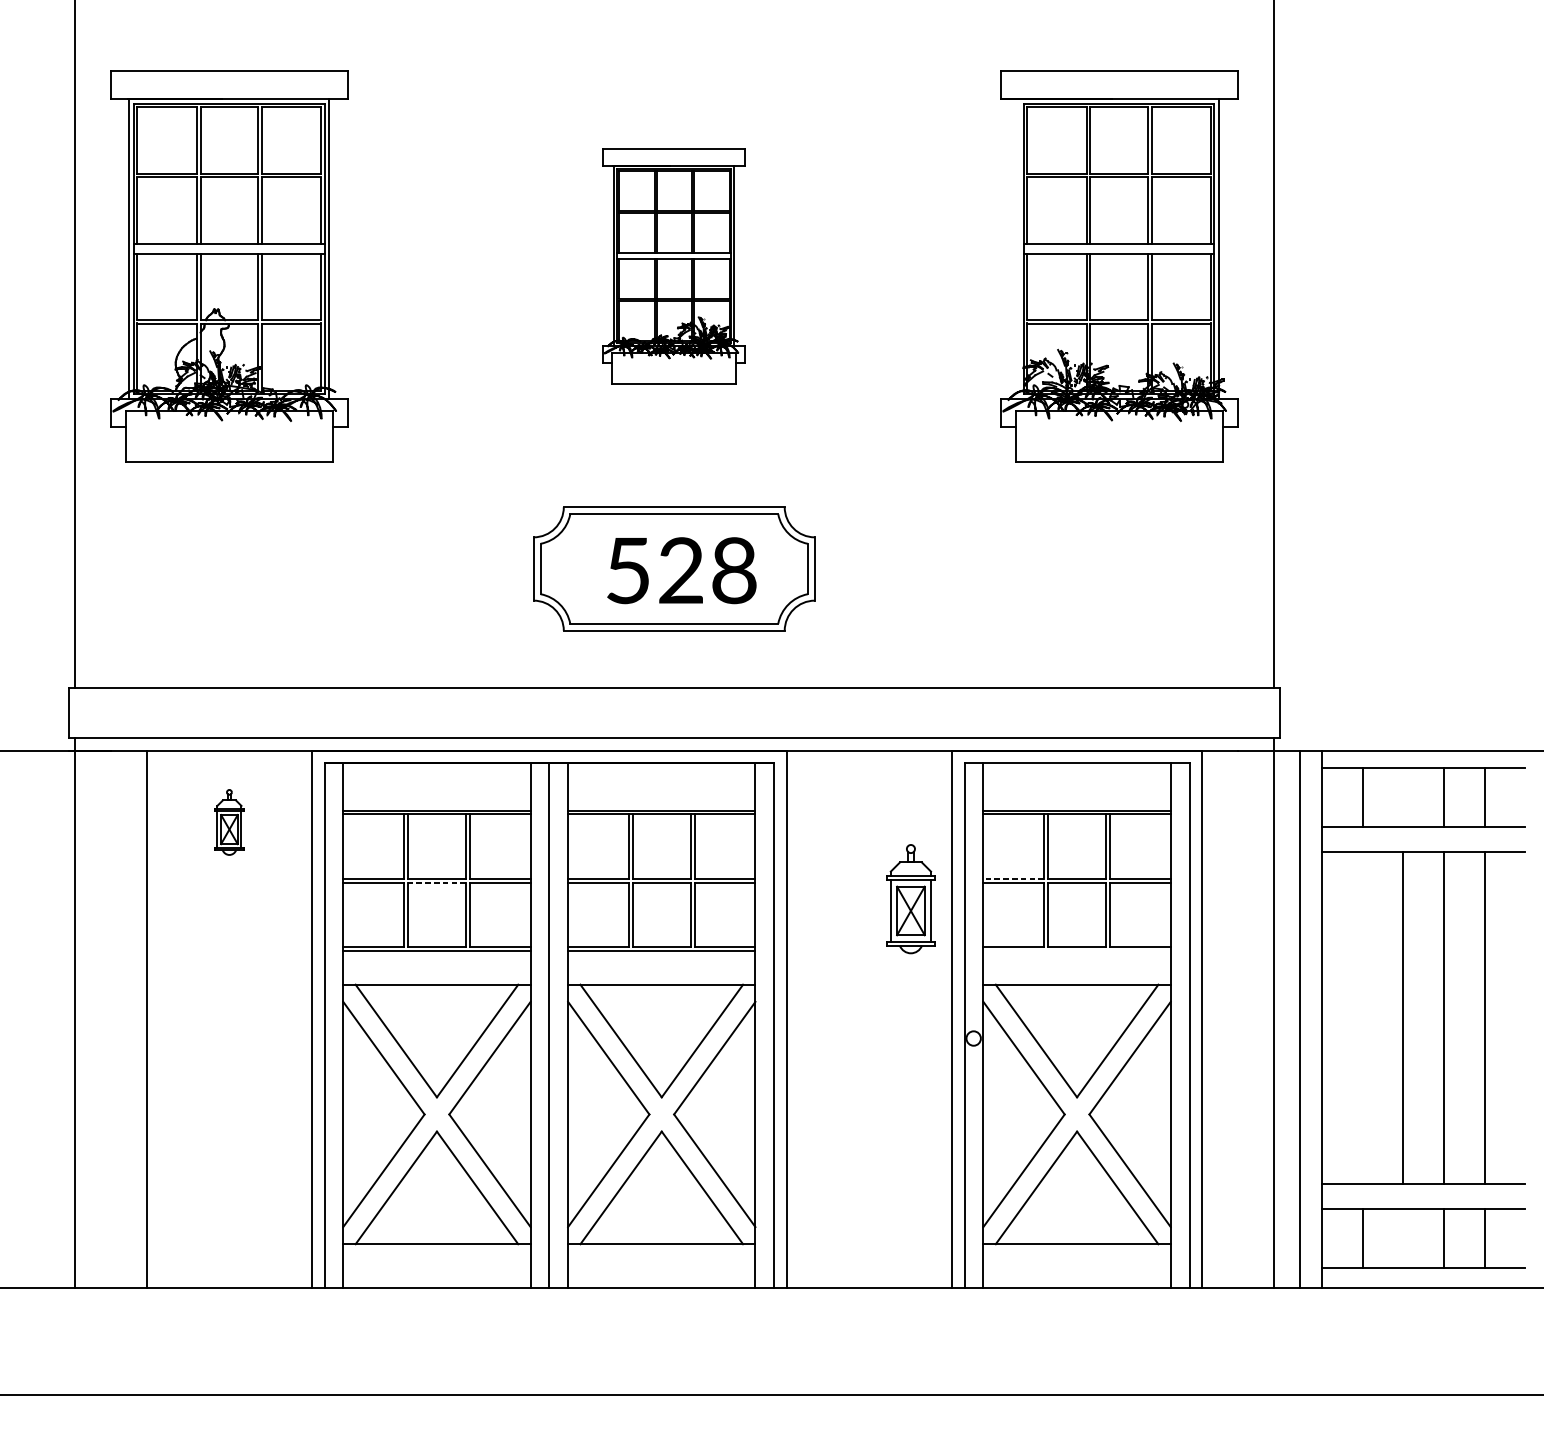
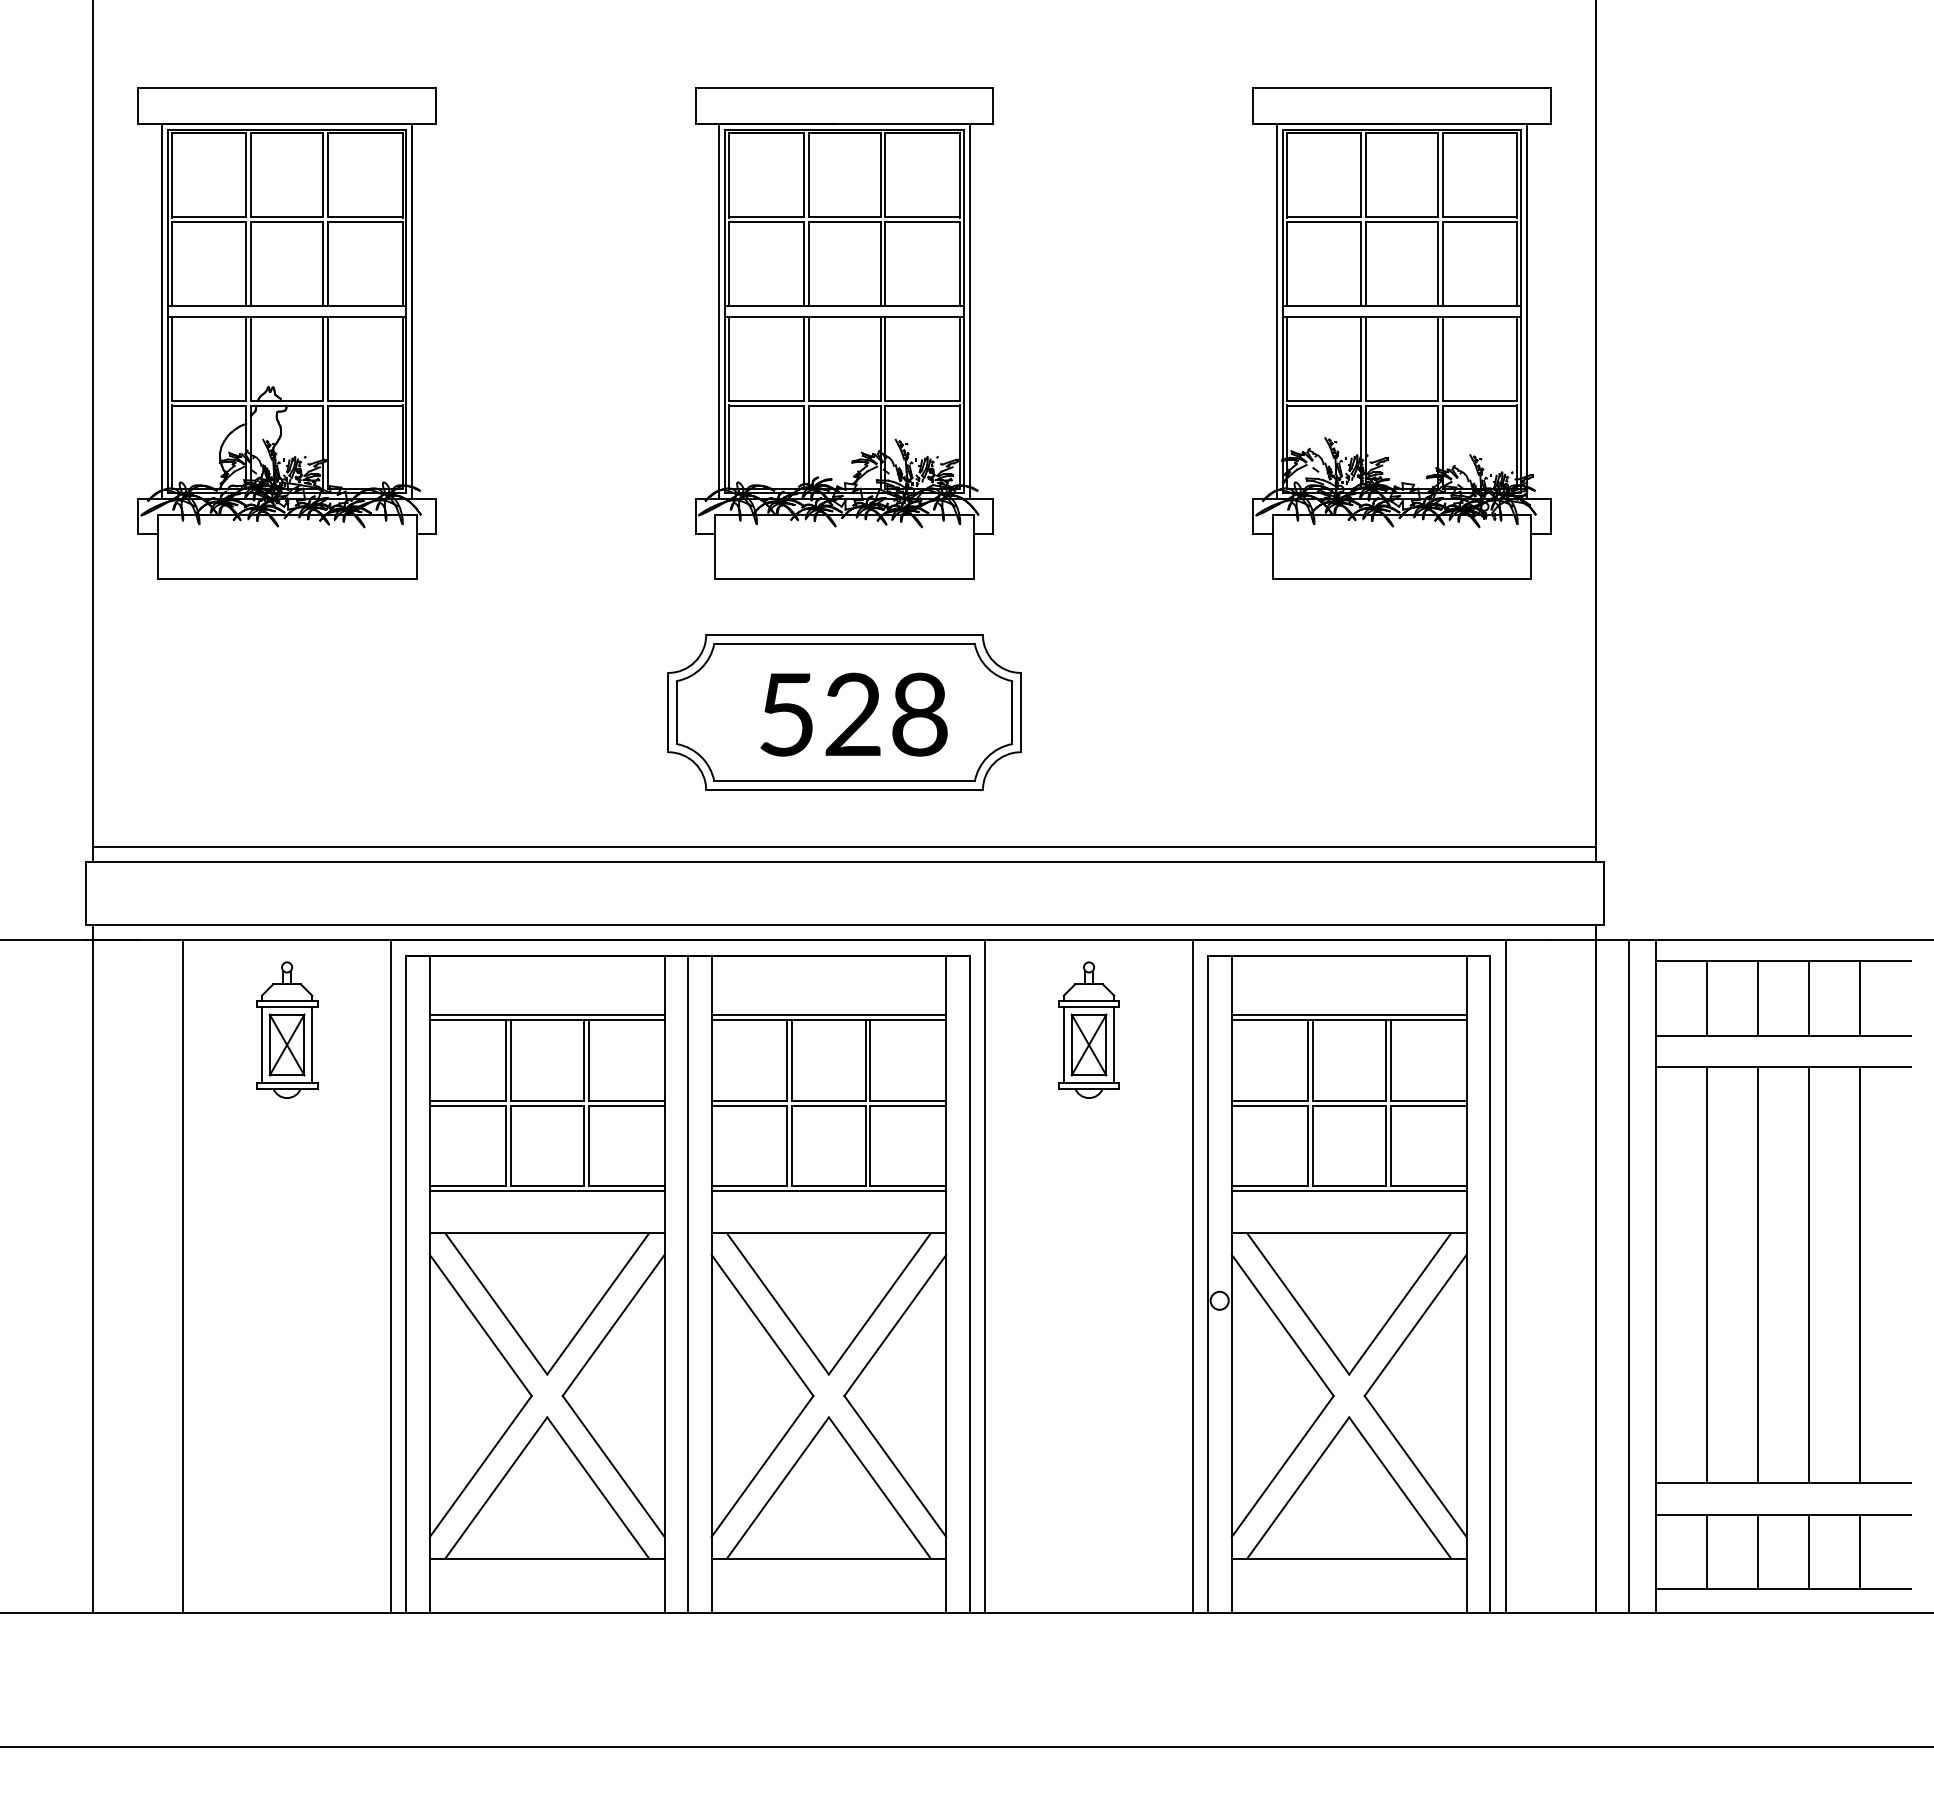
line: (1019, 248) -> (1276, 311), added
part: (674, 266) -> (844, 333), size x1.67
line: (674, 675) -> (844, 846), added
line: (1403, 797) -> (1758, 998), added
part: (229, 821) -> (287, 1029), size x1.67
line: (1013, 878) -> (1269, 1100), dashed -> solid
line: (437, 882) -> (547, 1105), dashed -> solid
part: (910, 898) -> (1088, 1029), moved
line: (1076, 951) -> (1348, 1191), added
line: (1363, 1017) -> (1707, 1274), added
line: (1403, 1238) -> (1758, 1551), added

